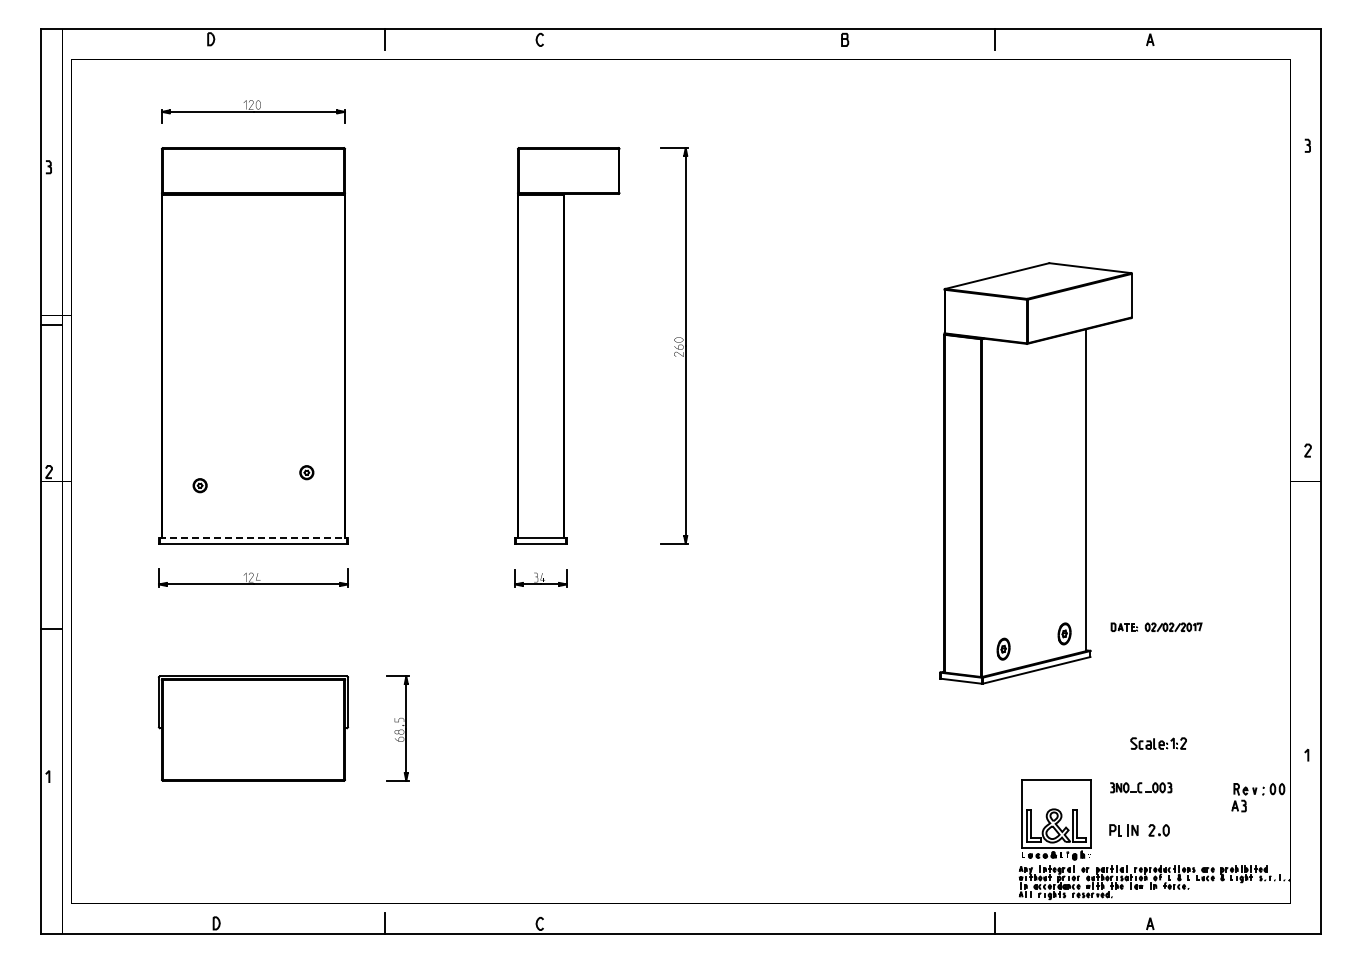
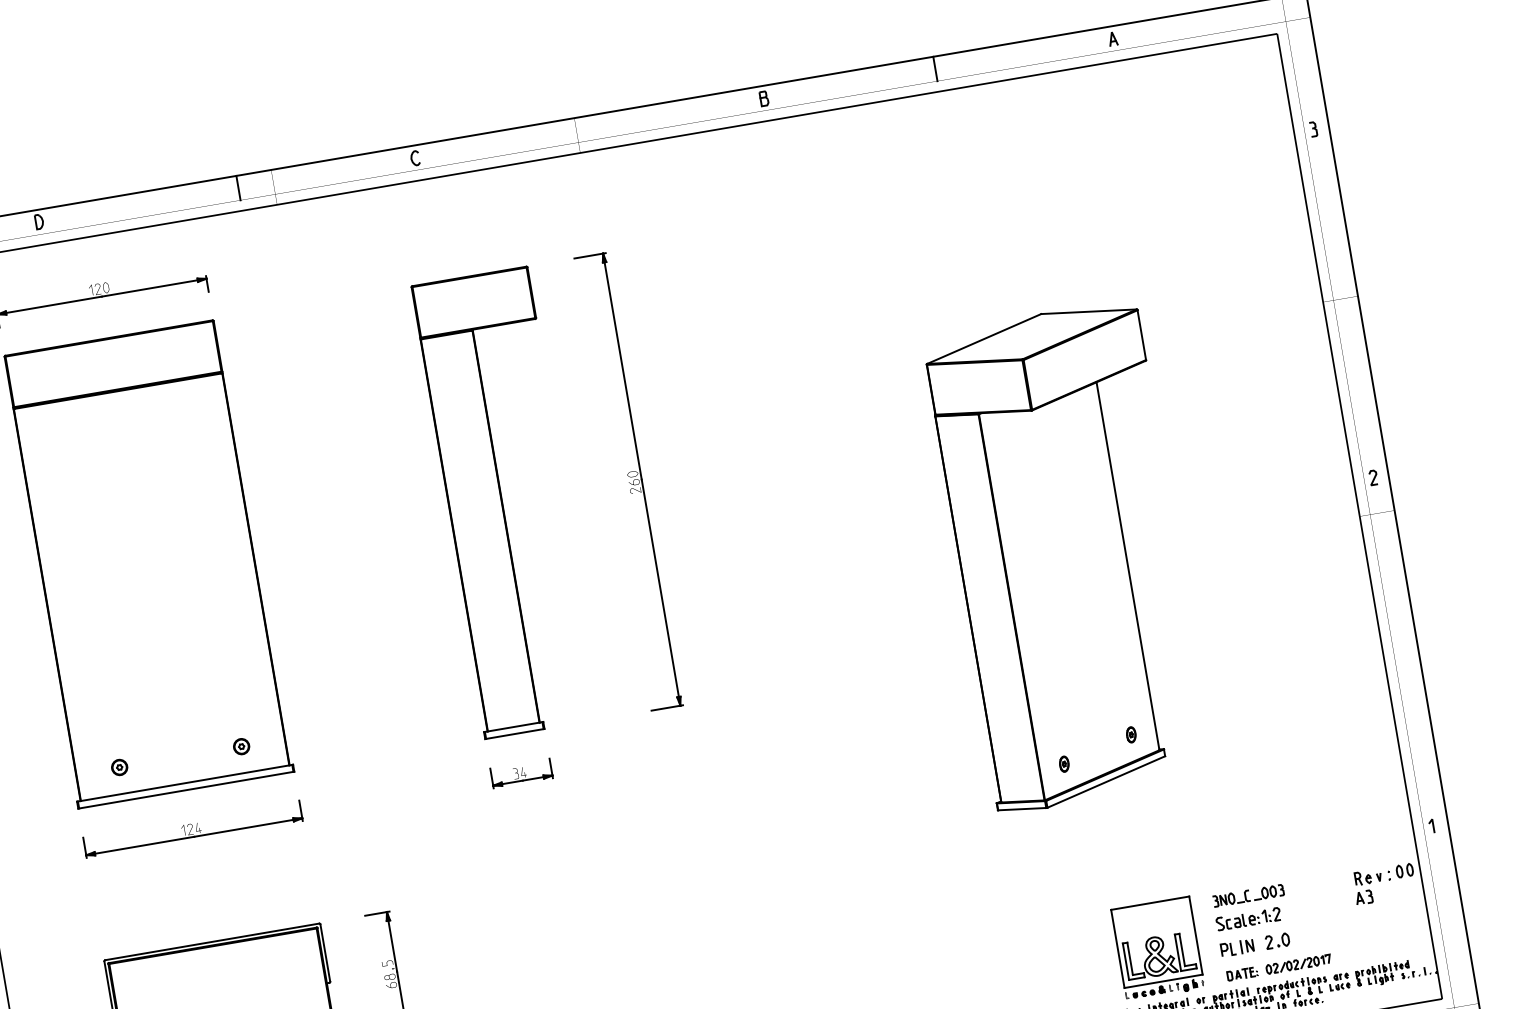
part: (306, 472) -> (241, 746), moved
part: (199, 485) -> (118, 767), moved
line: (254, 537) -> (186, 782), dashed -> solid
part: (1156, 626) -> (1278, 966), moved
part: (1064, 633) -> (1130, 734), size x0.62
part: (1003, 648) -> (1064, 763), size x0.62
part: (1158, 743) -> (1248, 919), moved

